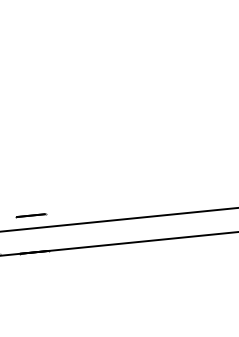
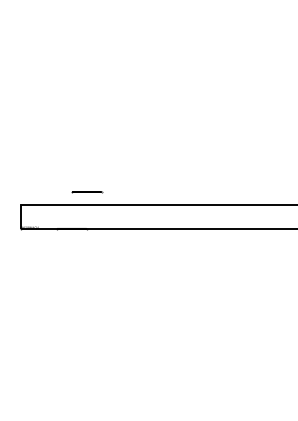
line: (31, 216) -> (87, 192), moved

